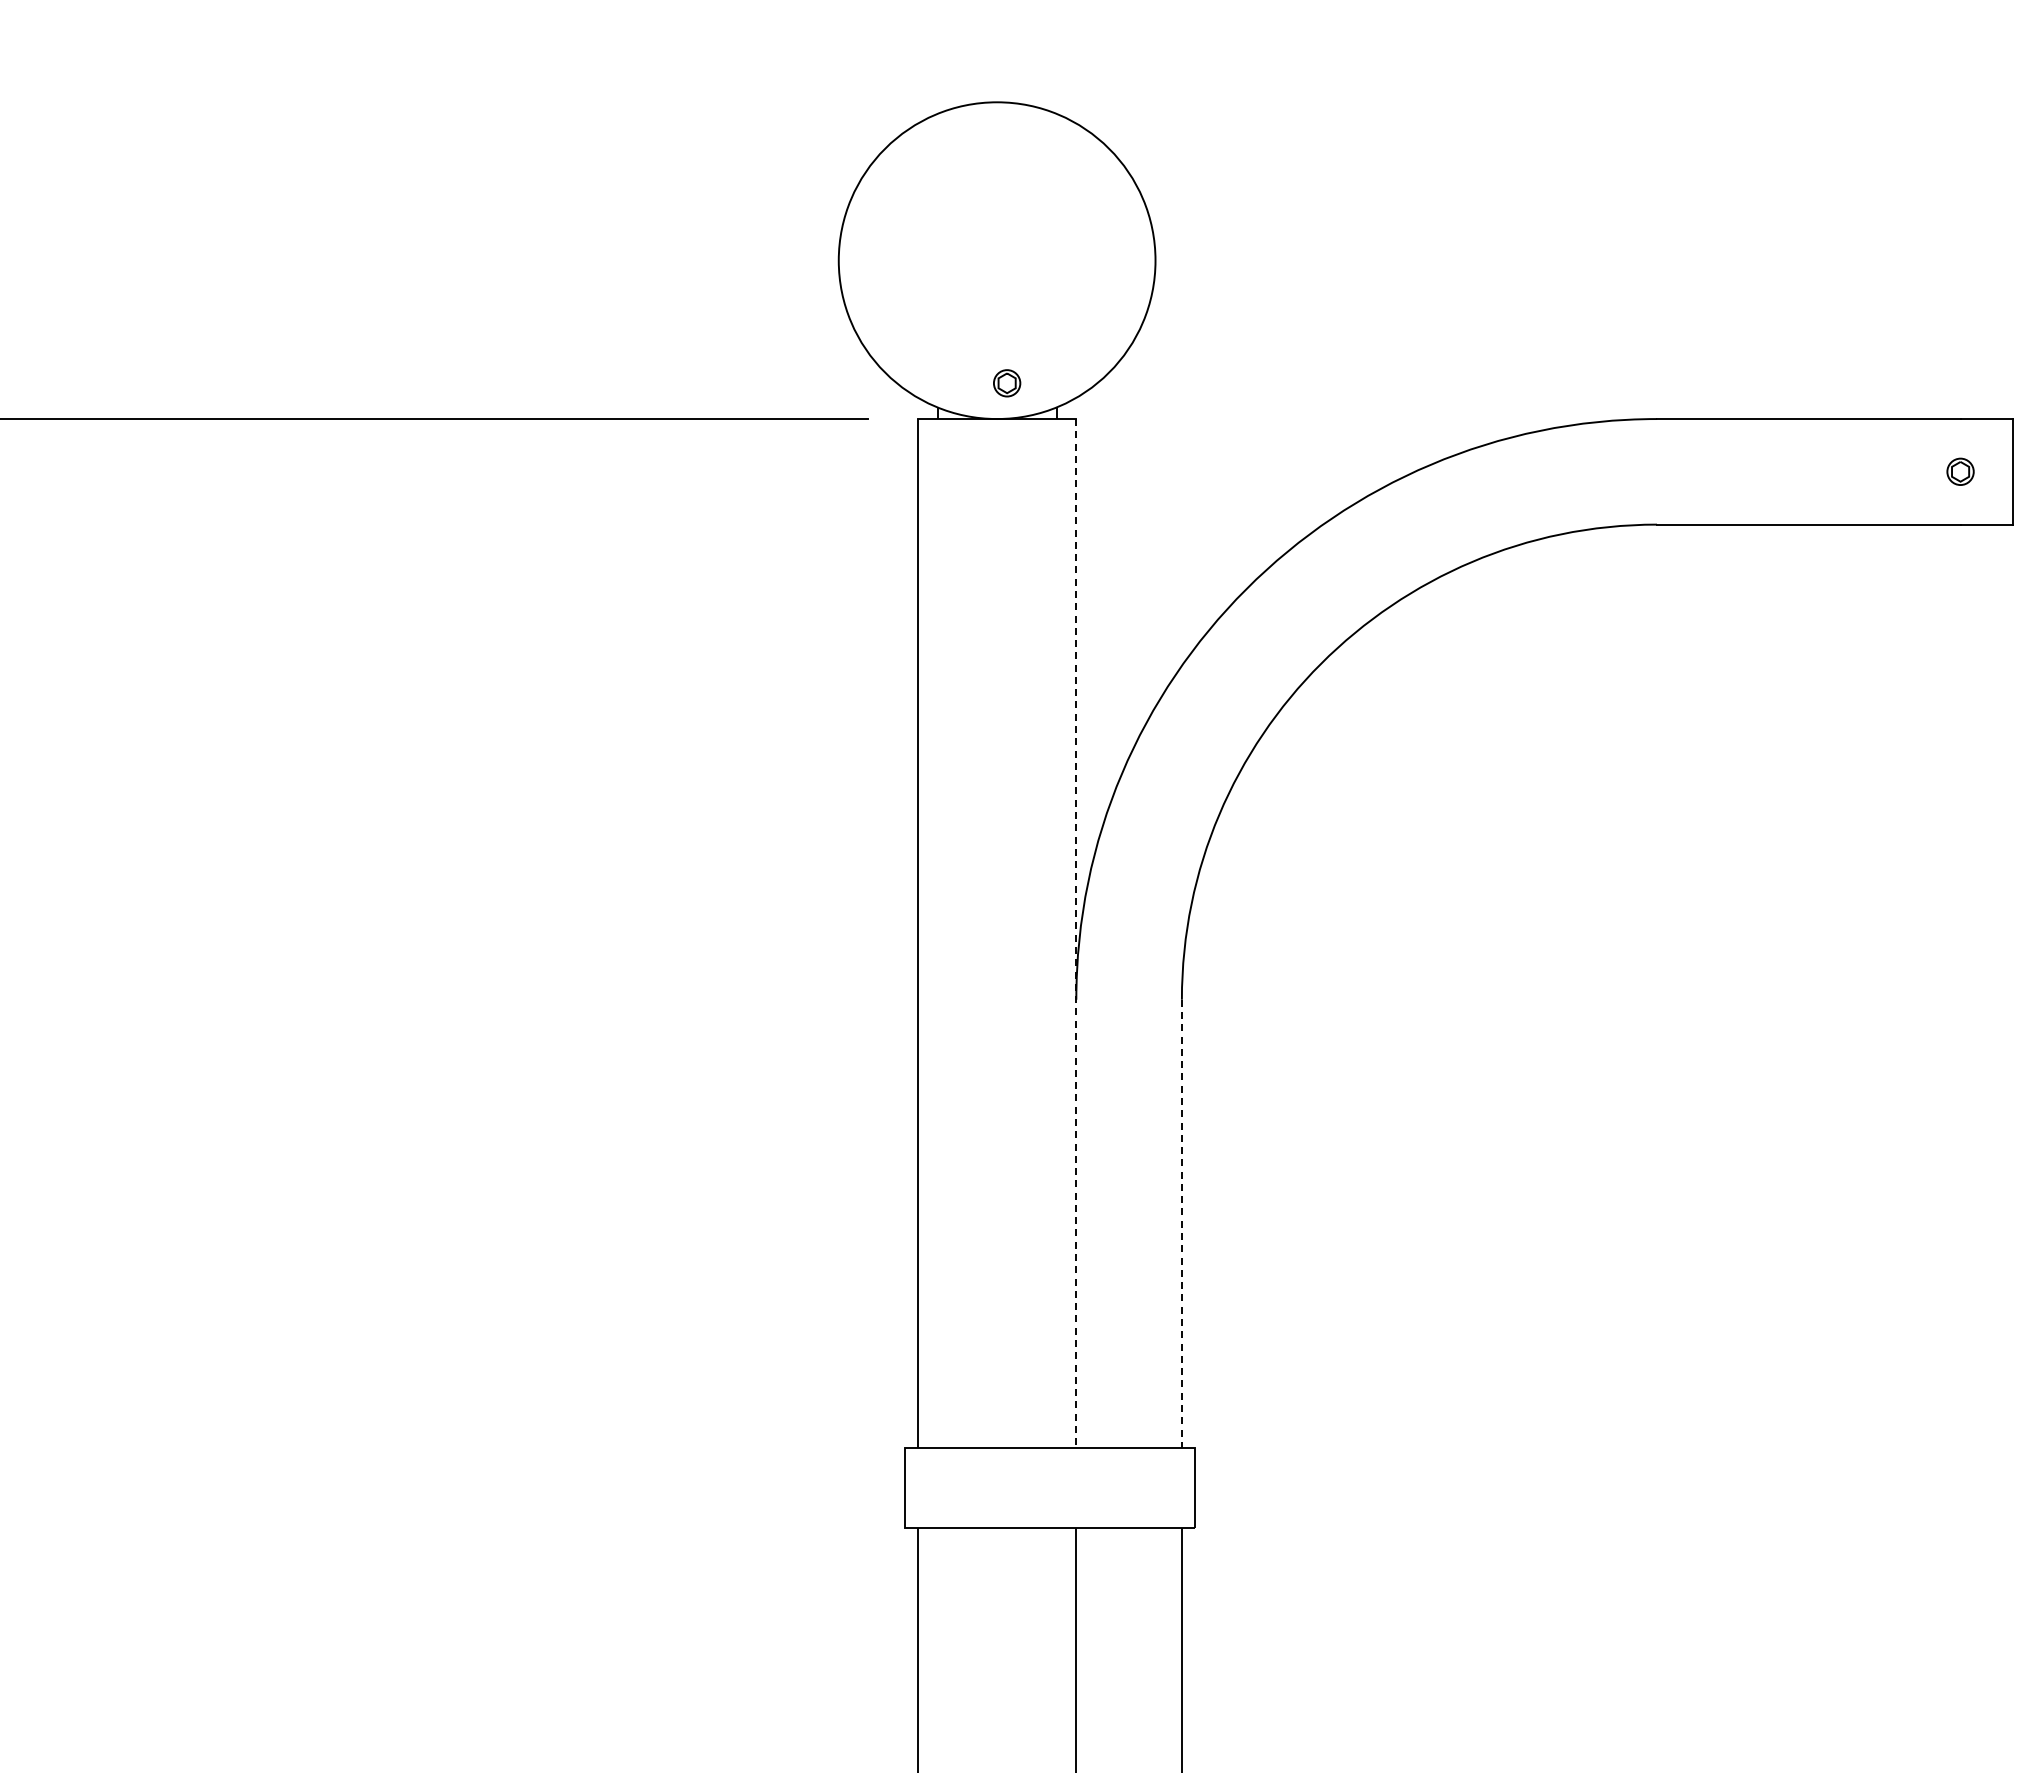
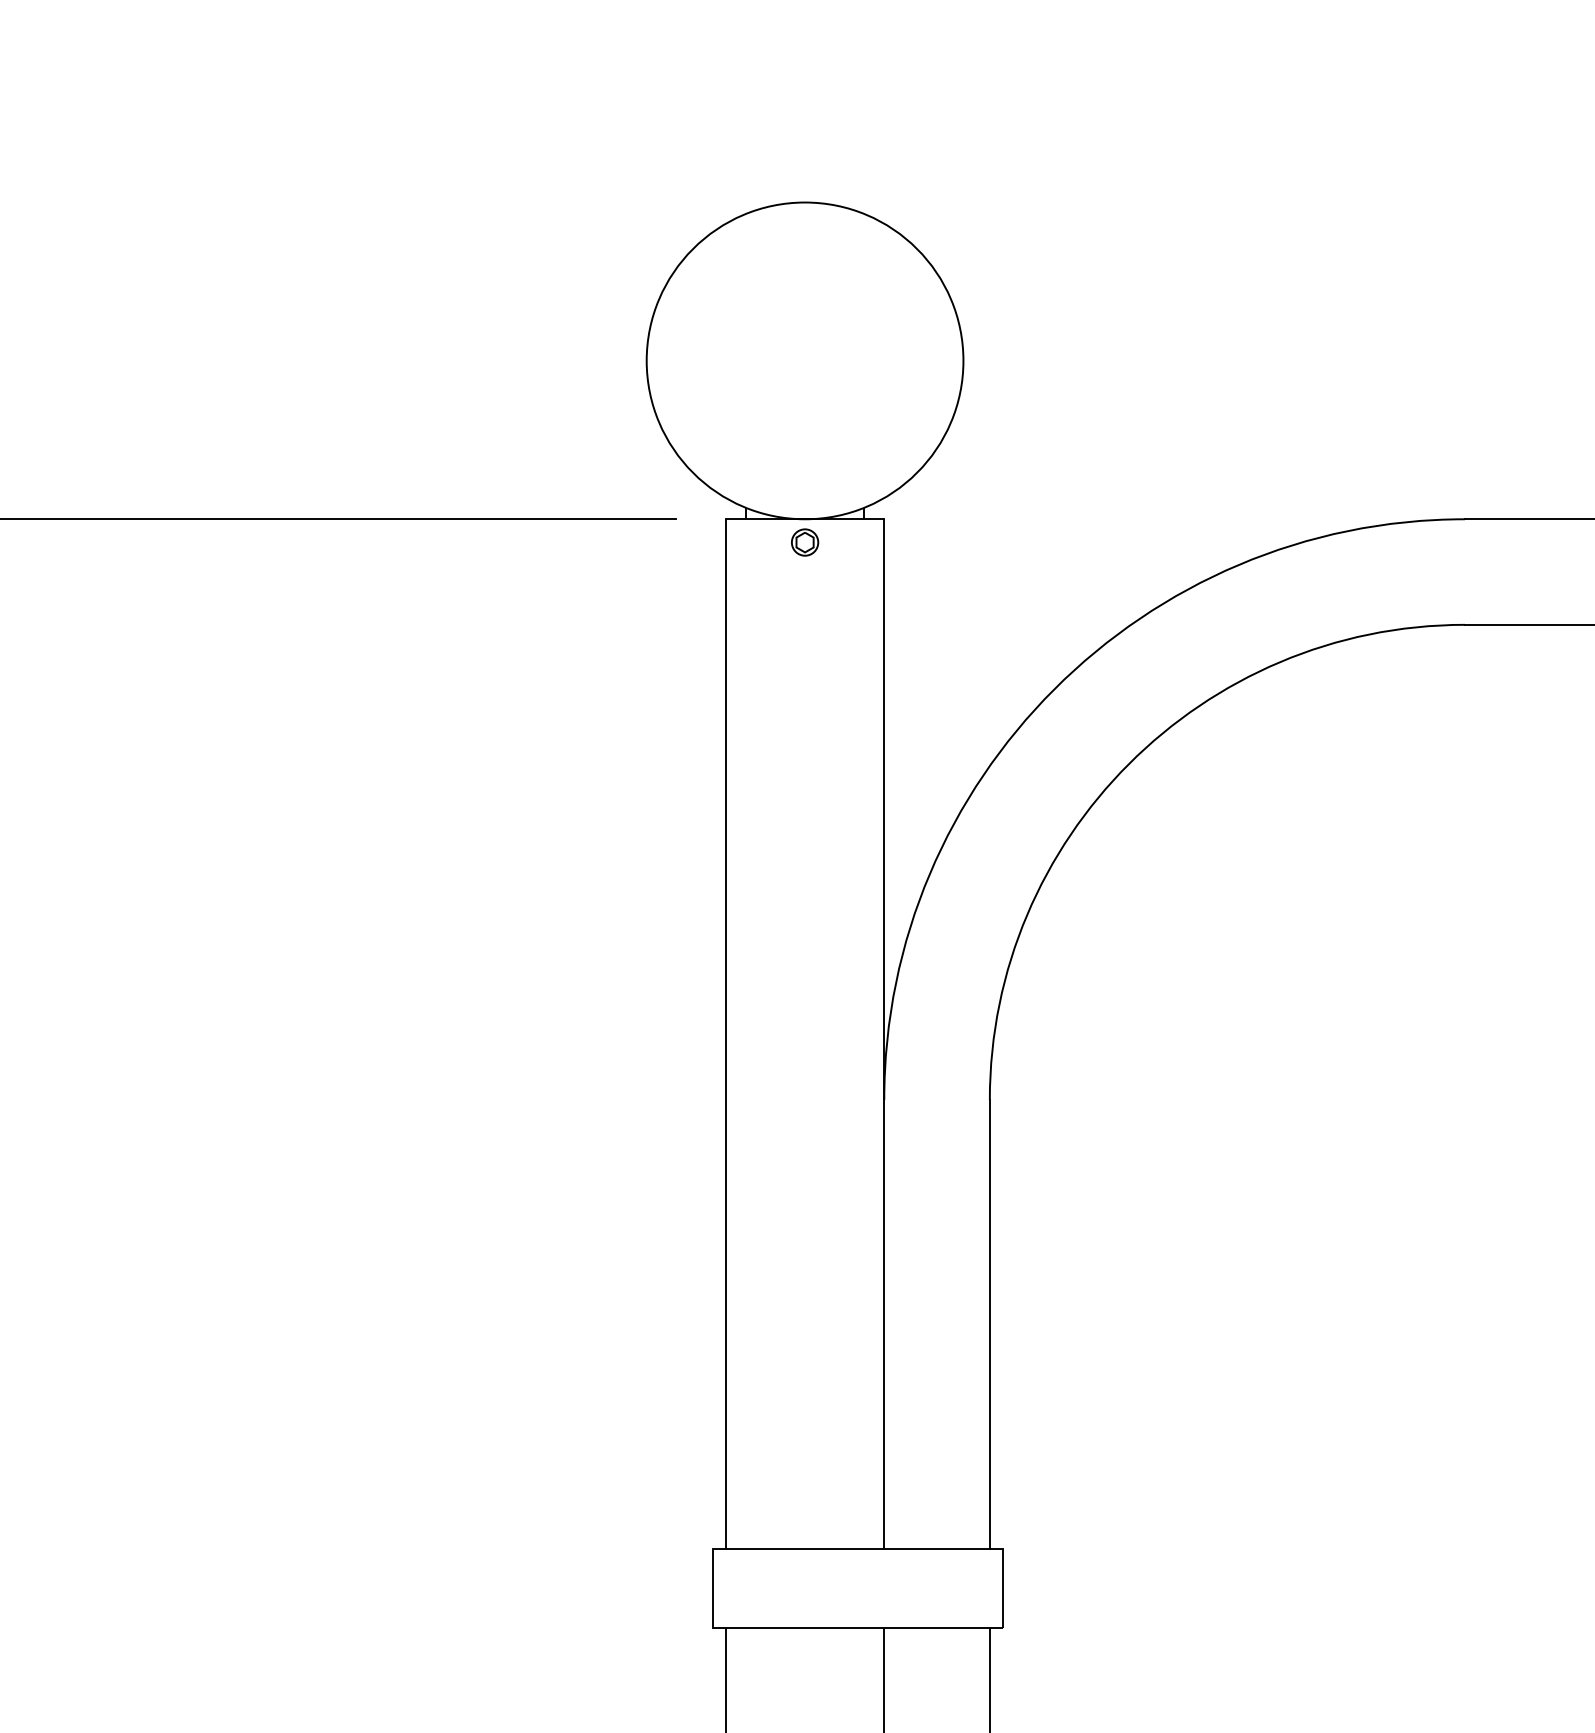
part: (1007, 383) -> (805, 542), moved
line: (1076, 933) -> (884, 1033), dashed -> solid
line: (1181, 1224) -> (989, 1324), dashed -> solid

